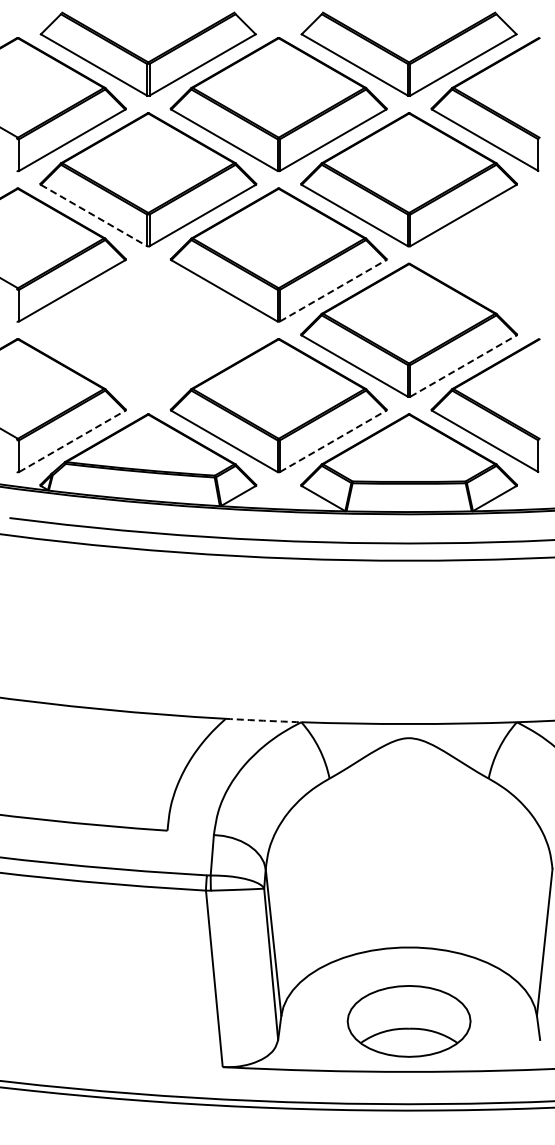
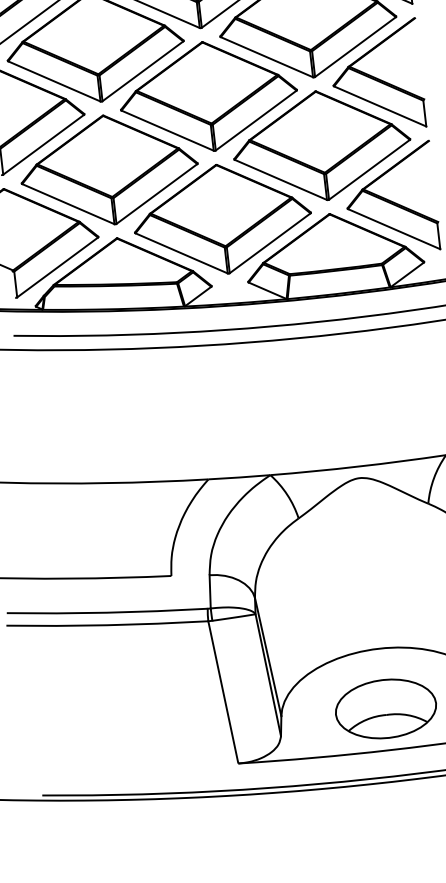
line: (94, 215) -> (54, 81), dashed -> solid
part: (485, 254) -> (377, 76), added
line: (333, 290) -> (256, 120), dashed -> solid
part: (148, 329) -> (109, 169), added
line: (463, 365) -> (369, 169), dashed -> solid
line: (72, 441) -> (57, 267), dashed -> solid
line: (333, 441) -> (270, 243), dashed -> solid
arc: (263, 720) -> (239, 477), dashed -> solid

